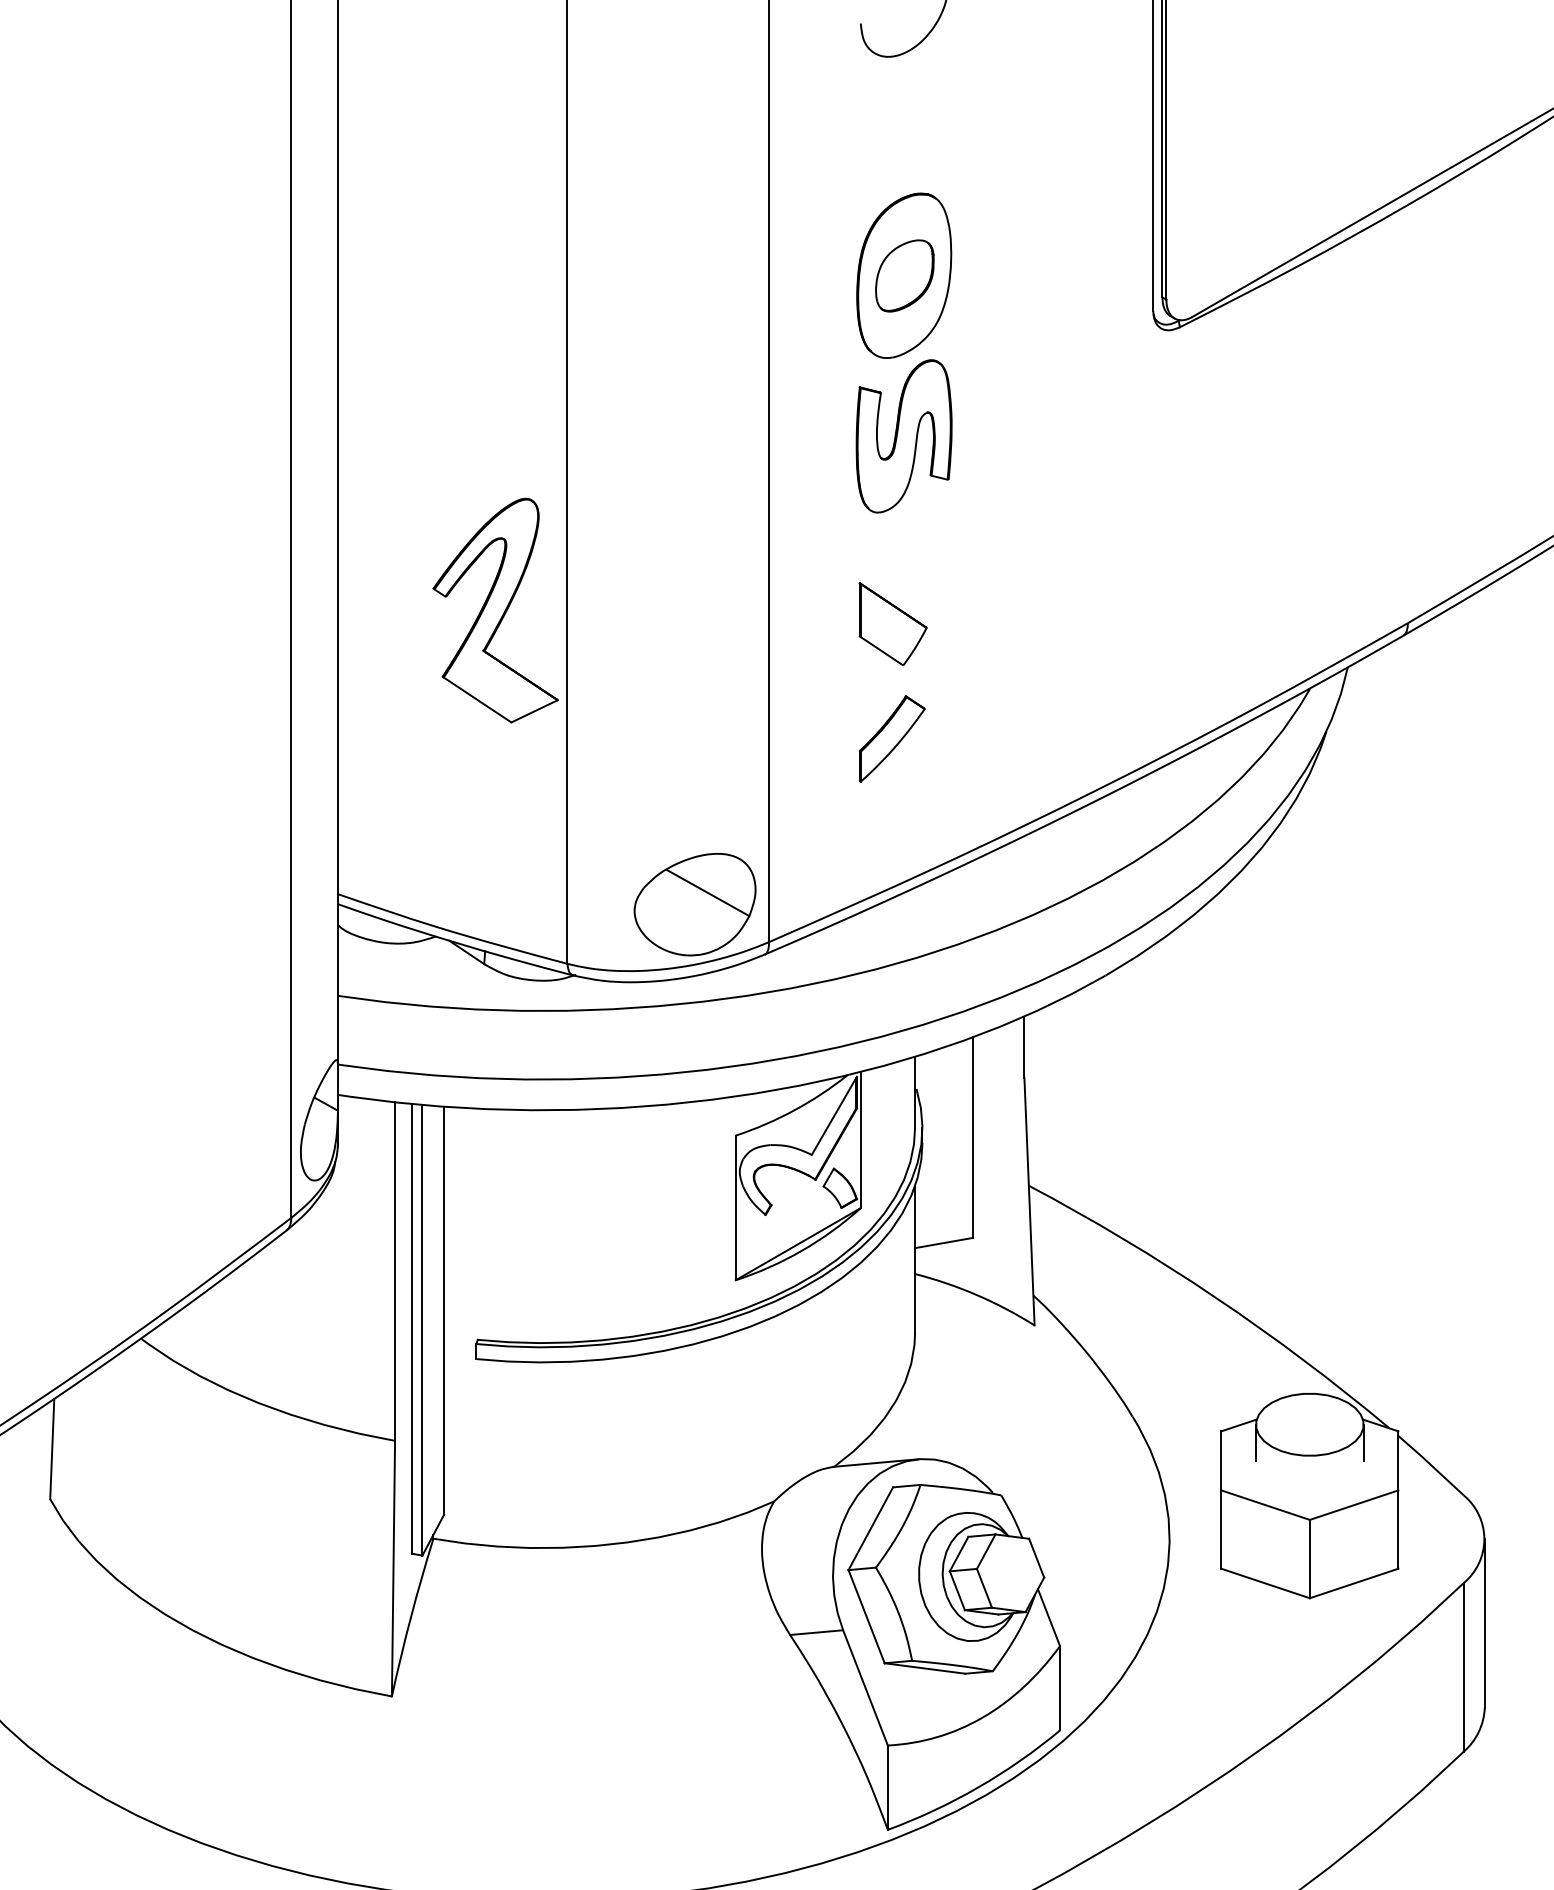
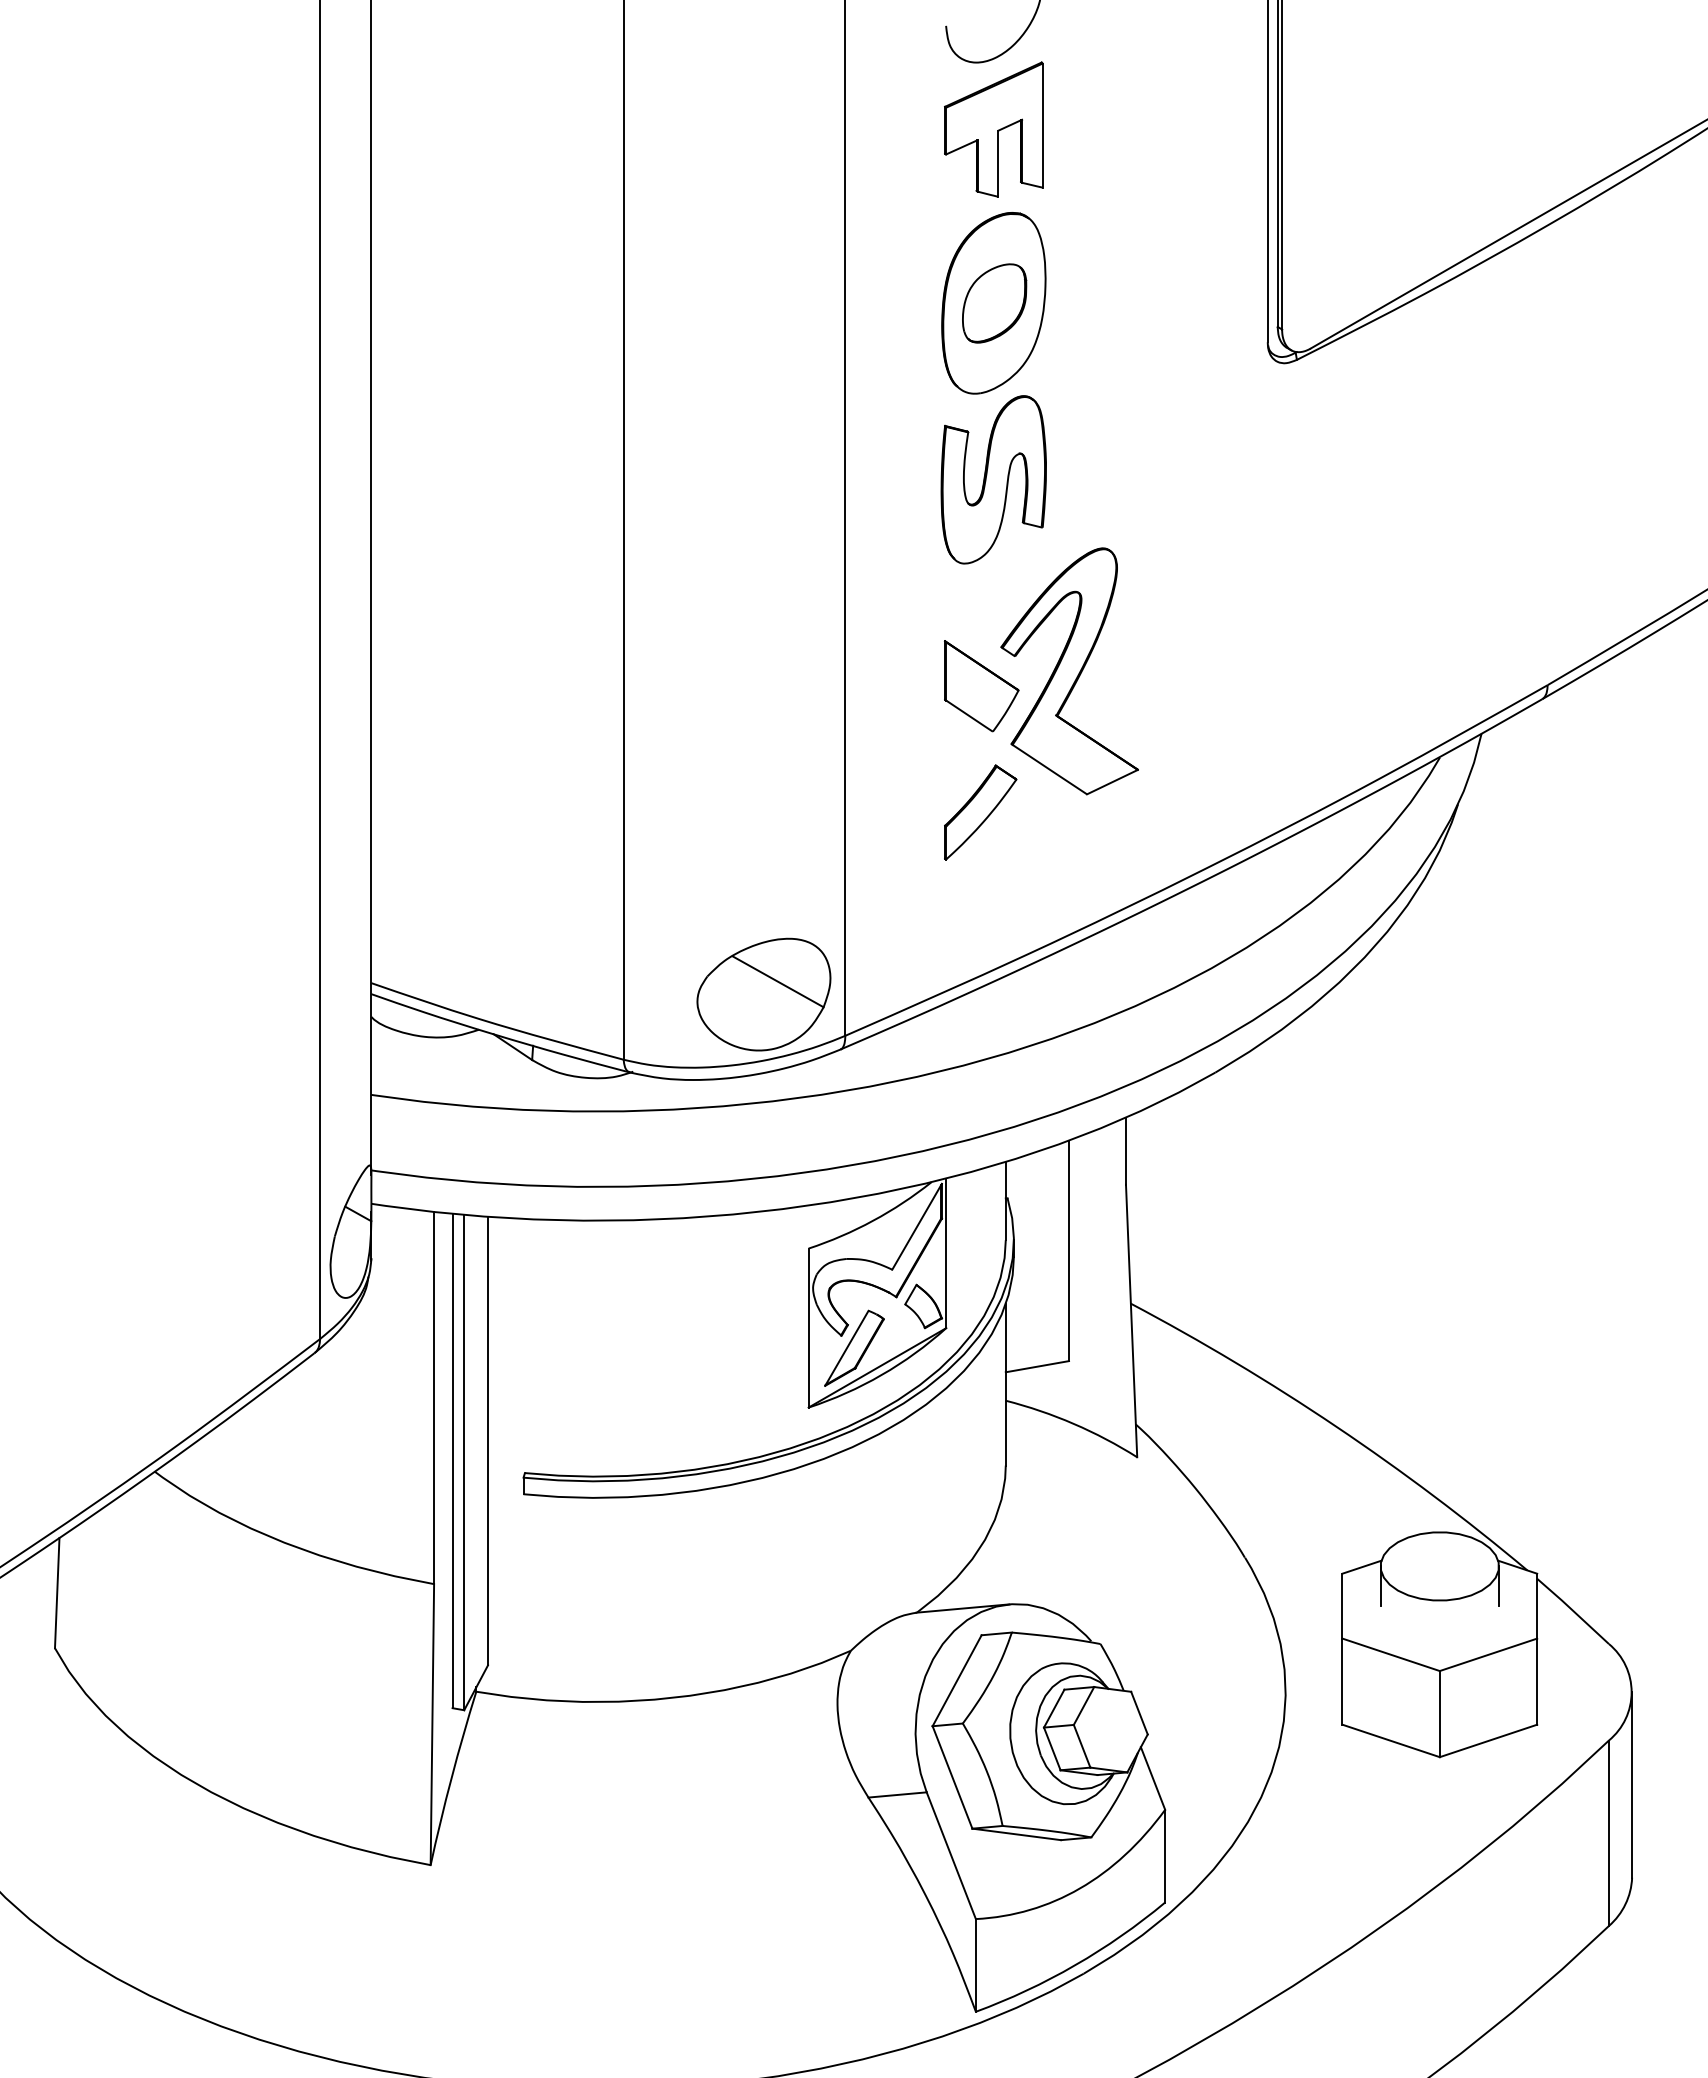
part: (903, 117) -> (993, 129), added
part: (495, 610) -> (1069, 671), moved
part: (777, 1225) -> (854, 1347), added

